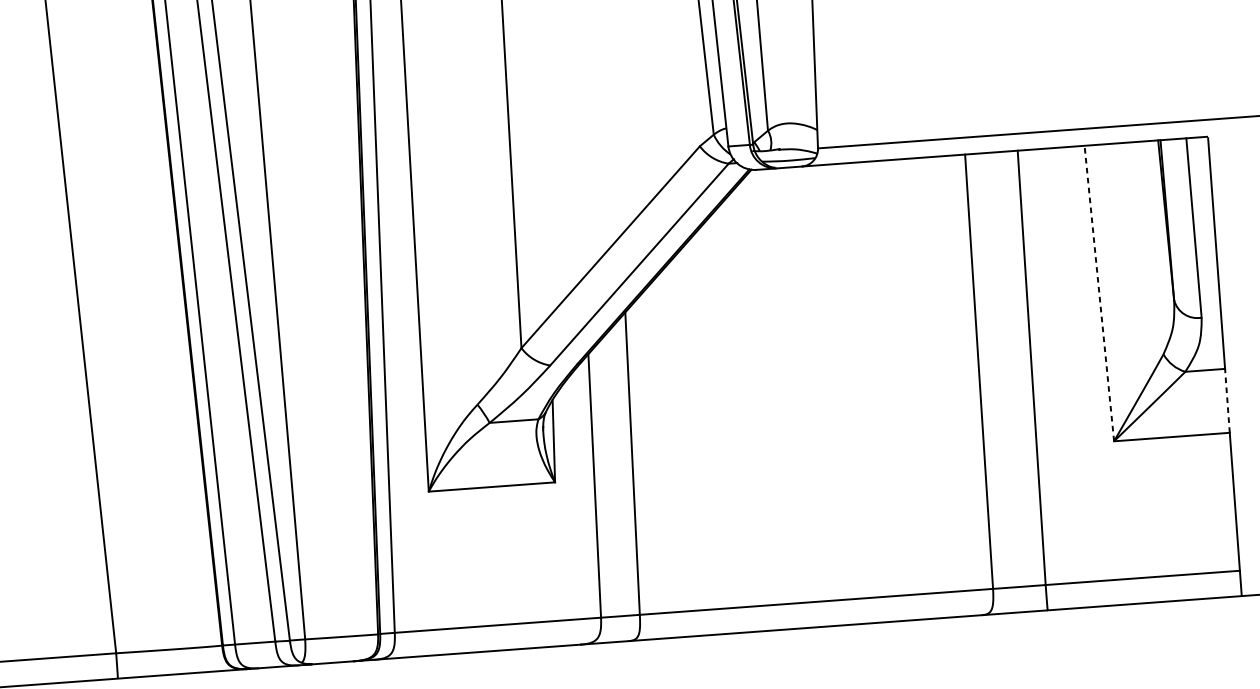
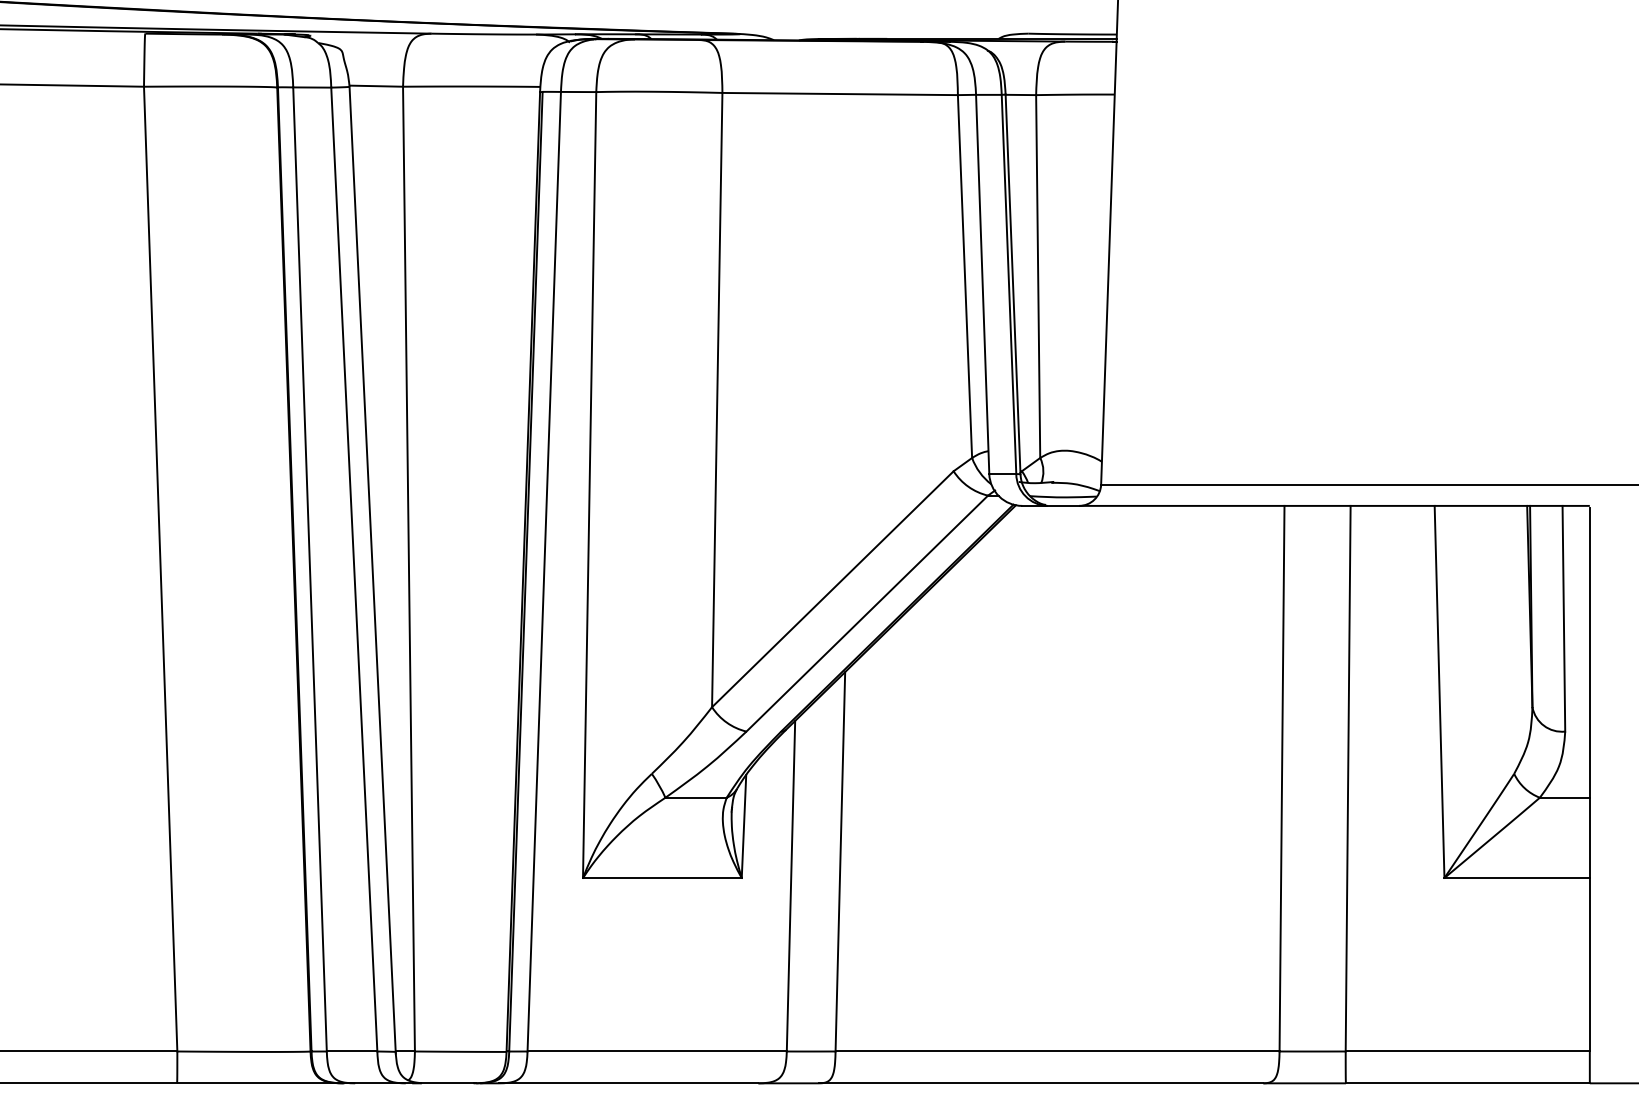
line: (1099, 293) -> (1439, 691), dashed -> solid
line: (1227, 400) -> (1589, 837), dashed -> solid

